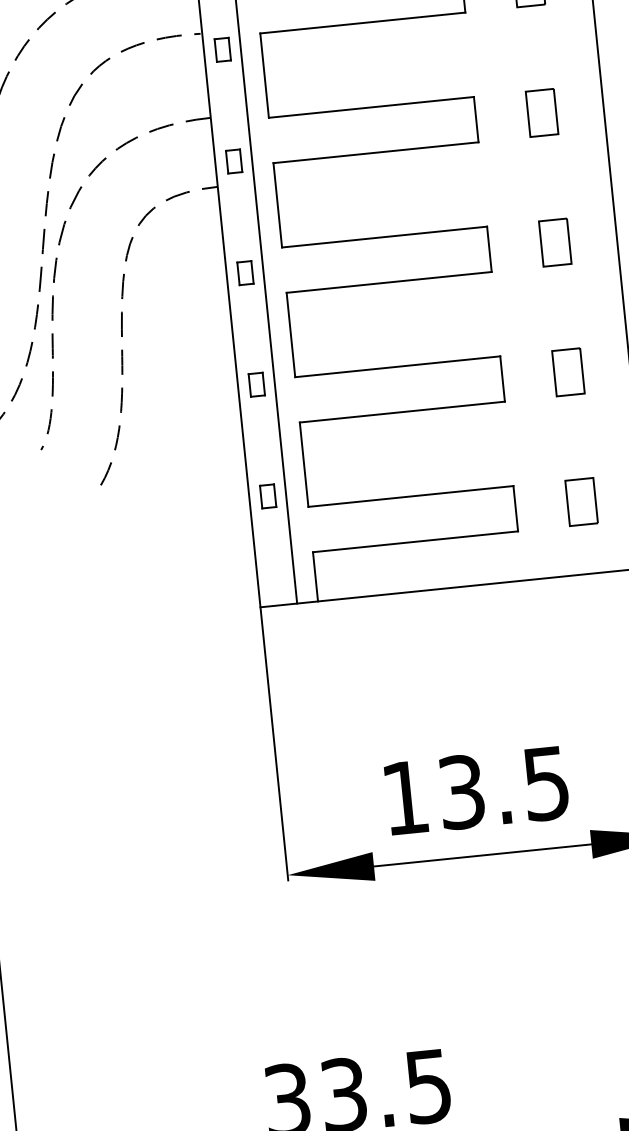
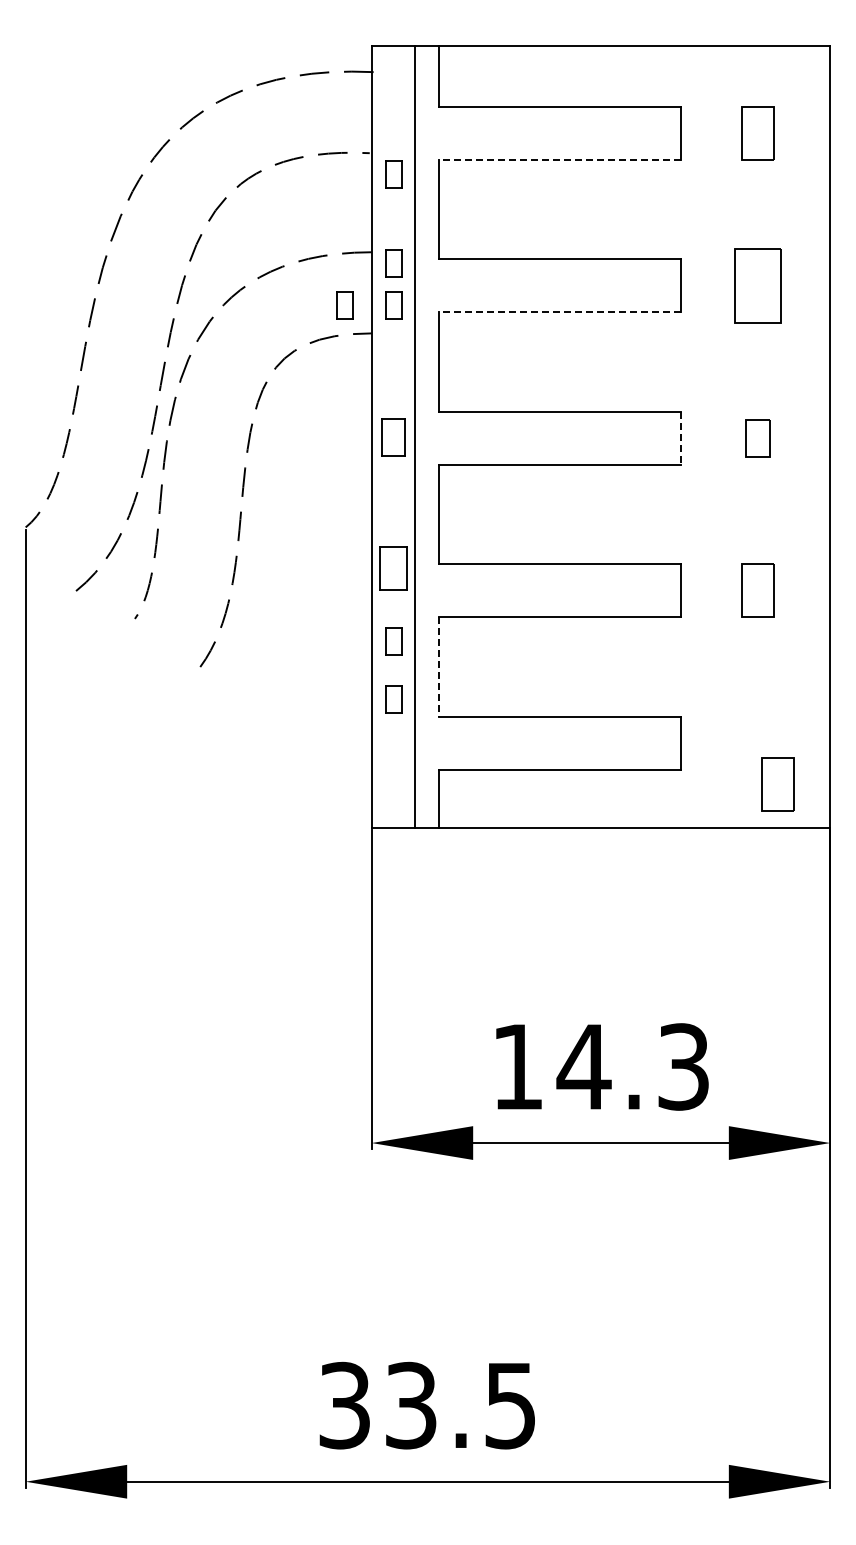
line: (362, 22) -> (559, 159), solid -> dashed
part: (541, 112) -> (757, 285), size x1.4
part: (230, 125) -> (393, 263), added
line: (375, 152) -> (559, 312), solid -> dashed
part: (192, 165) -> (344, 305), added
part: (554, 242) -> (757, 438), size x0.7
line: (489, 249) -> (680, 438), solid -> dashed
part: (245, 272) -> (393, 436), size x1.4
part: (256, 384) -> (393, 568), size x1.6
part: (262, 446) -> (393, 641), added
line: (304, 465) -> (439, 667), solid -> dashed
part: (581, 502) -> (777, 784), moved
text: (502, 787) -> (632, 1066), 13.5 -> 14.3

